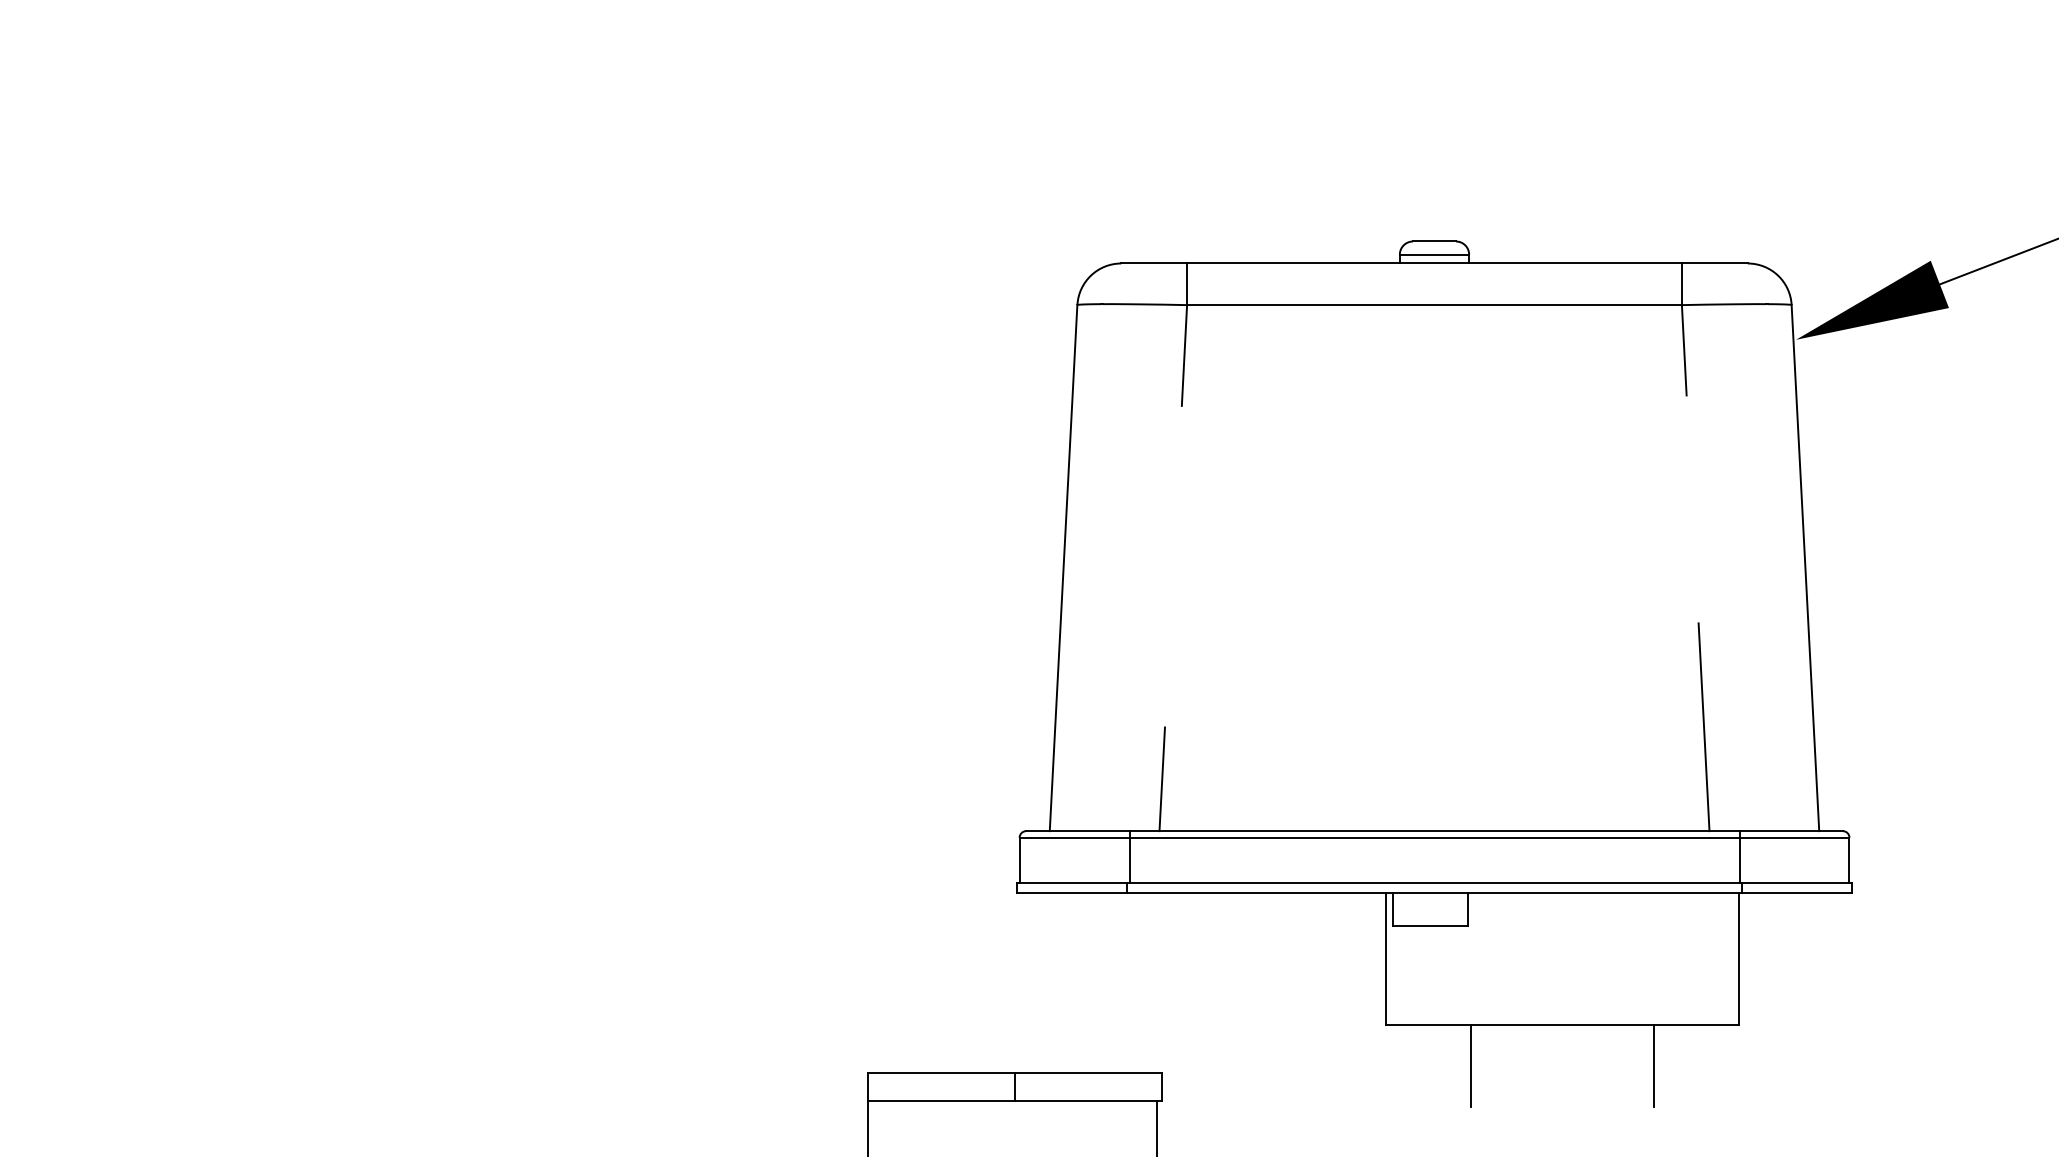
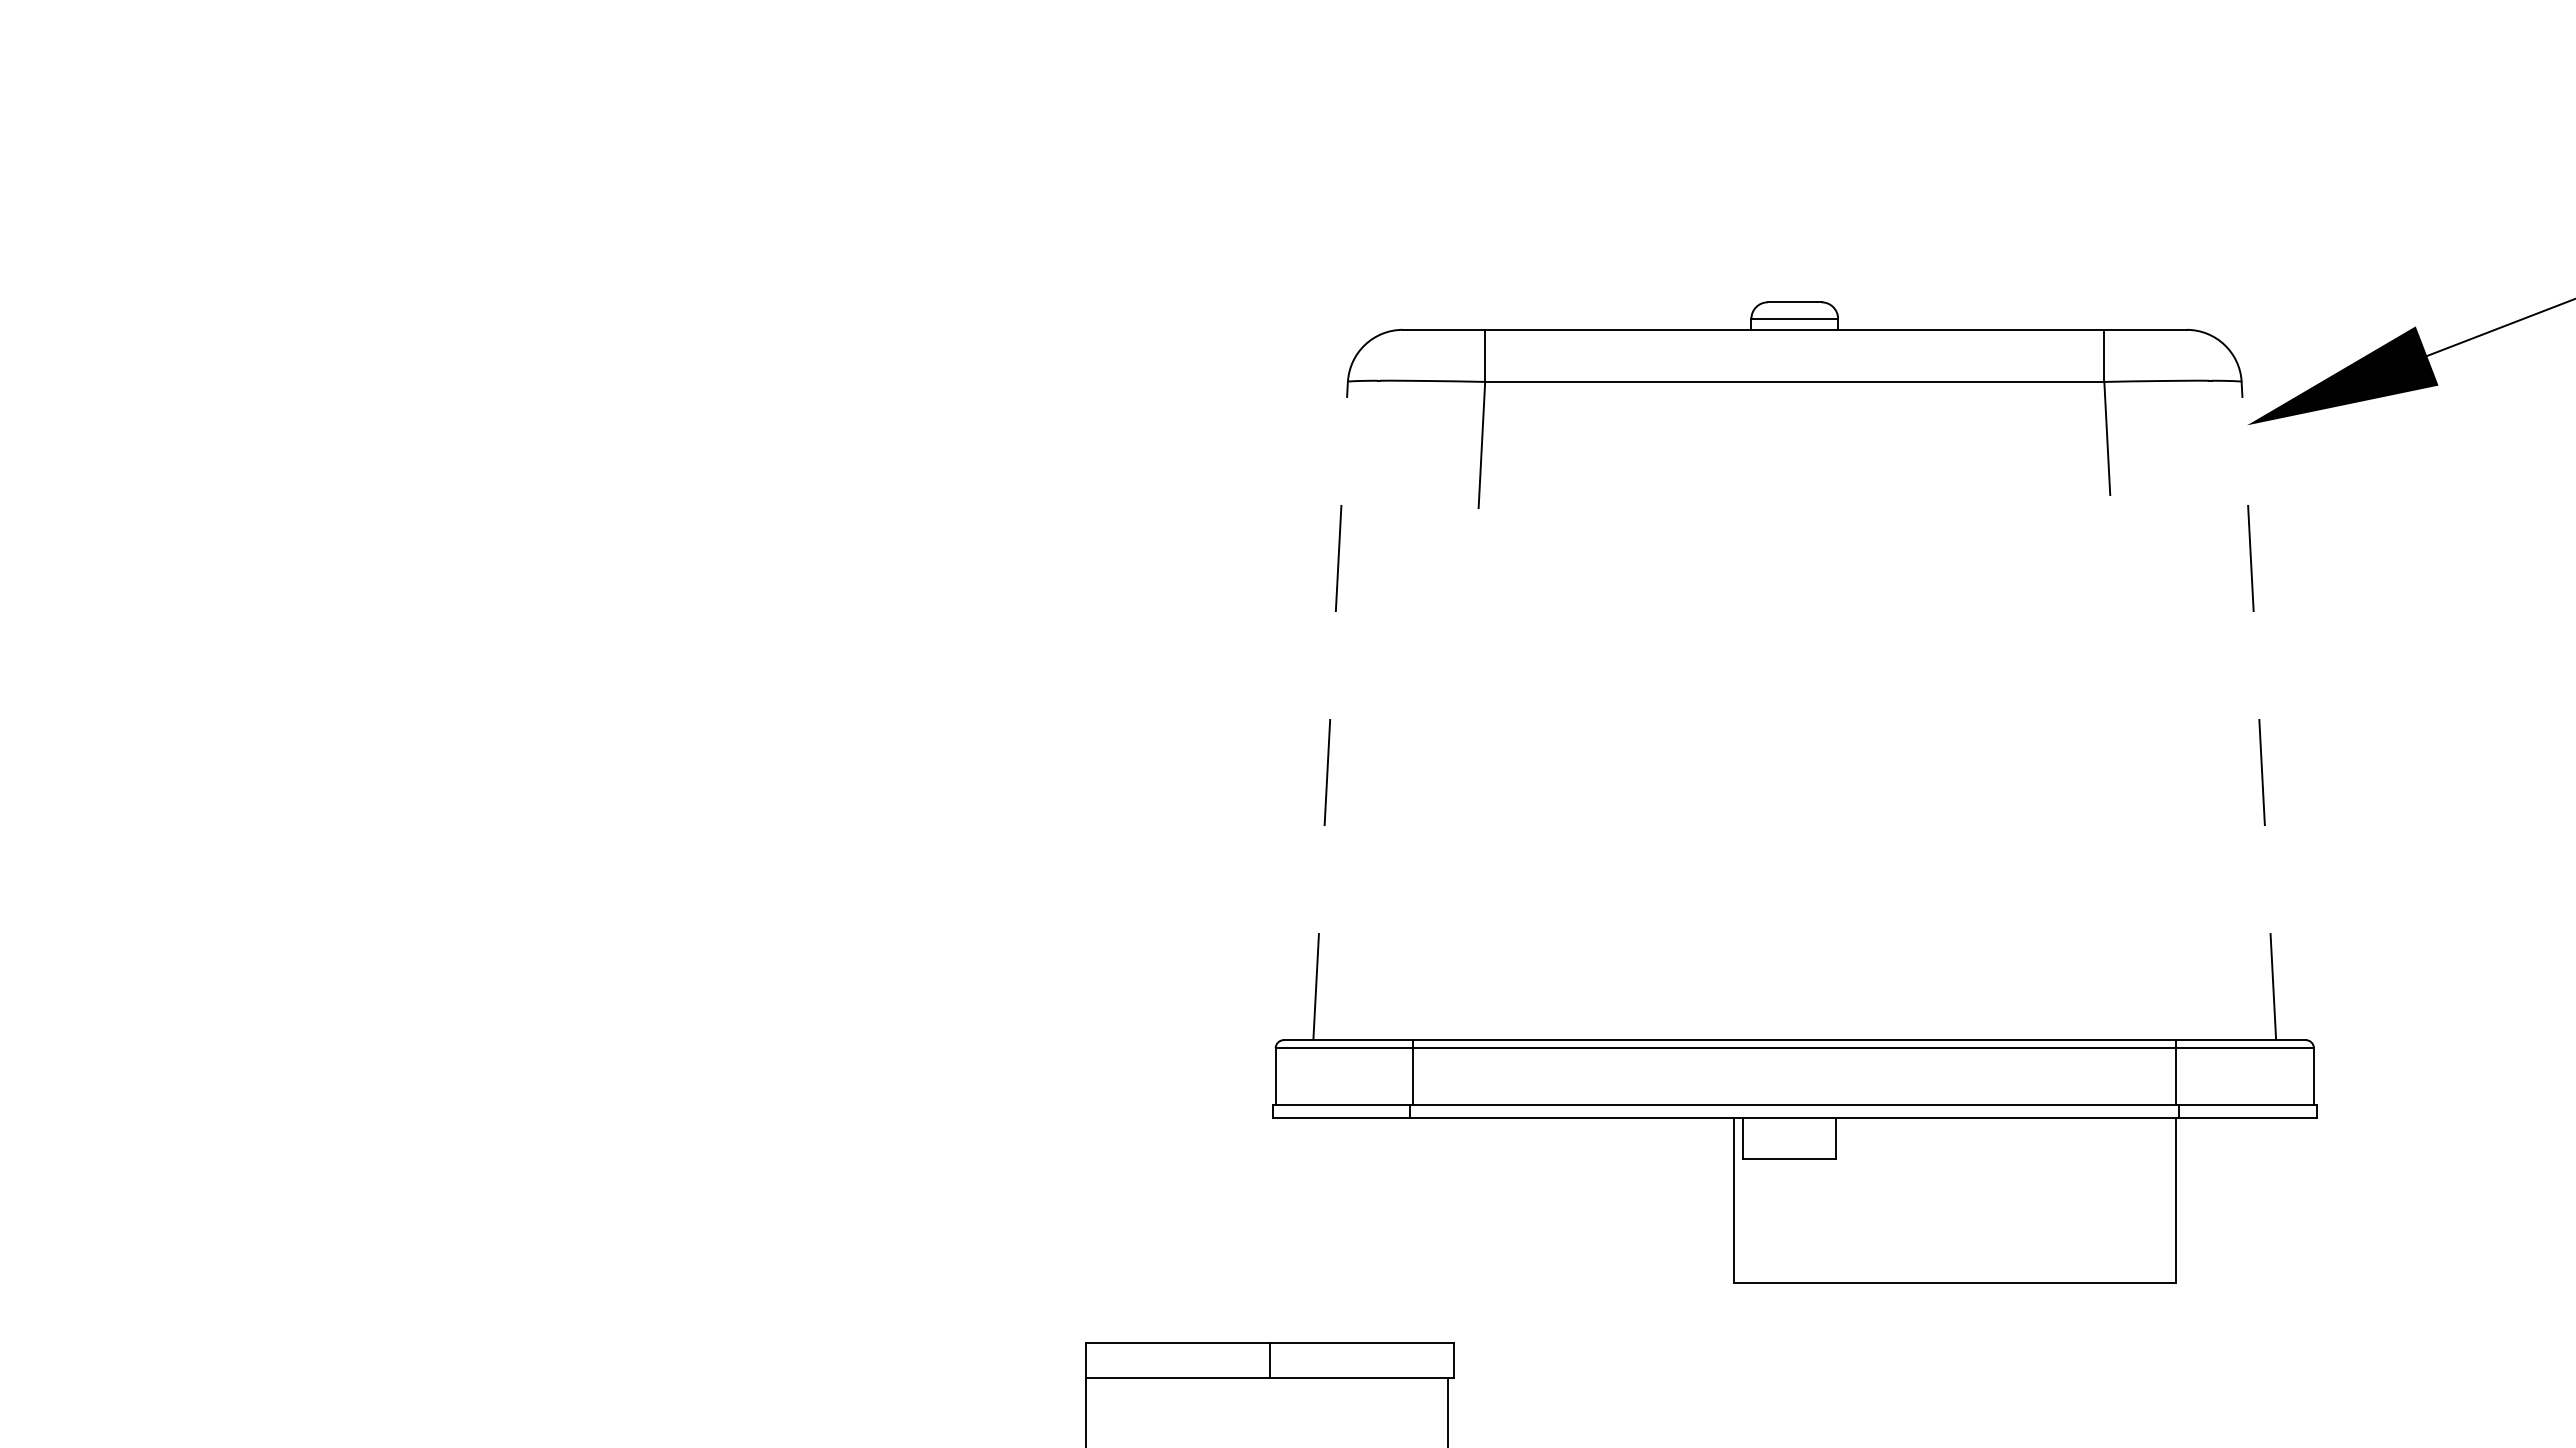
line: (1063, 568) -> (1330, 711), solid -> dashed
line: (1805, 568) -> (2258, 711), solid -> dashed
line: (1703, 727) -> (2131, 910), removed
line: (1161, 779) -> (1453, 975), removed
line: (1471, 1065) -> (1840, 1333), removed
line: (1653, 1065) -> (2068, 1333), removed

